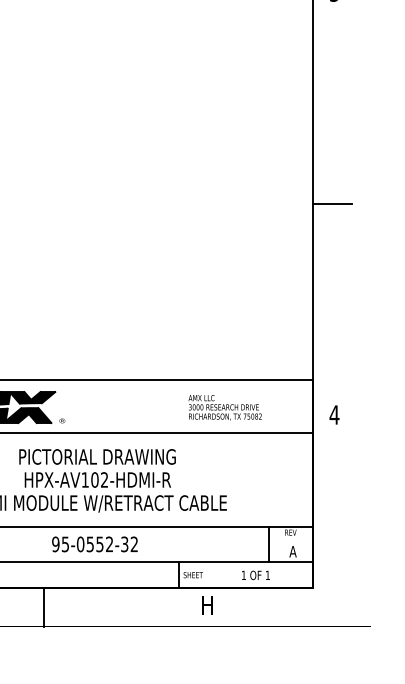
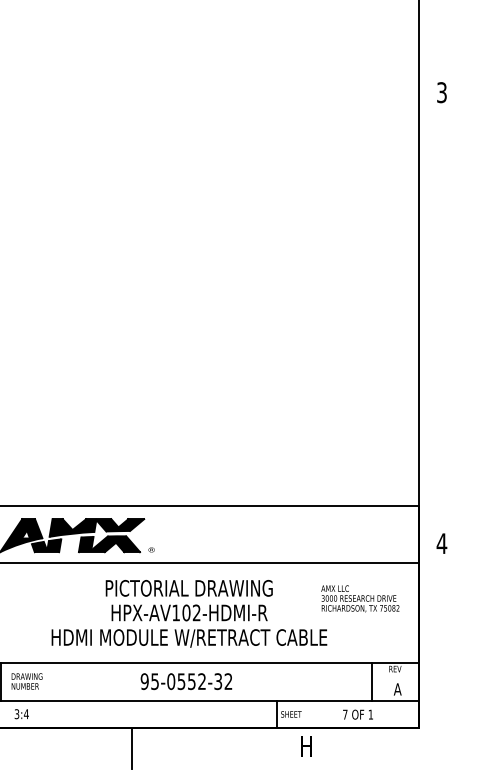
line: (332, 203) -> (439, 318), removed
text: (225, 407) -> (360, 598), moved
text: (244, 575) -> (345, 714), 1 -> 7

